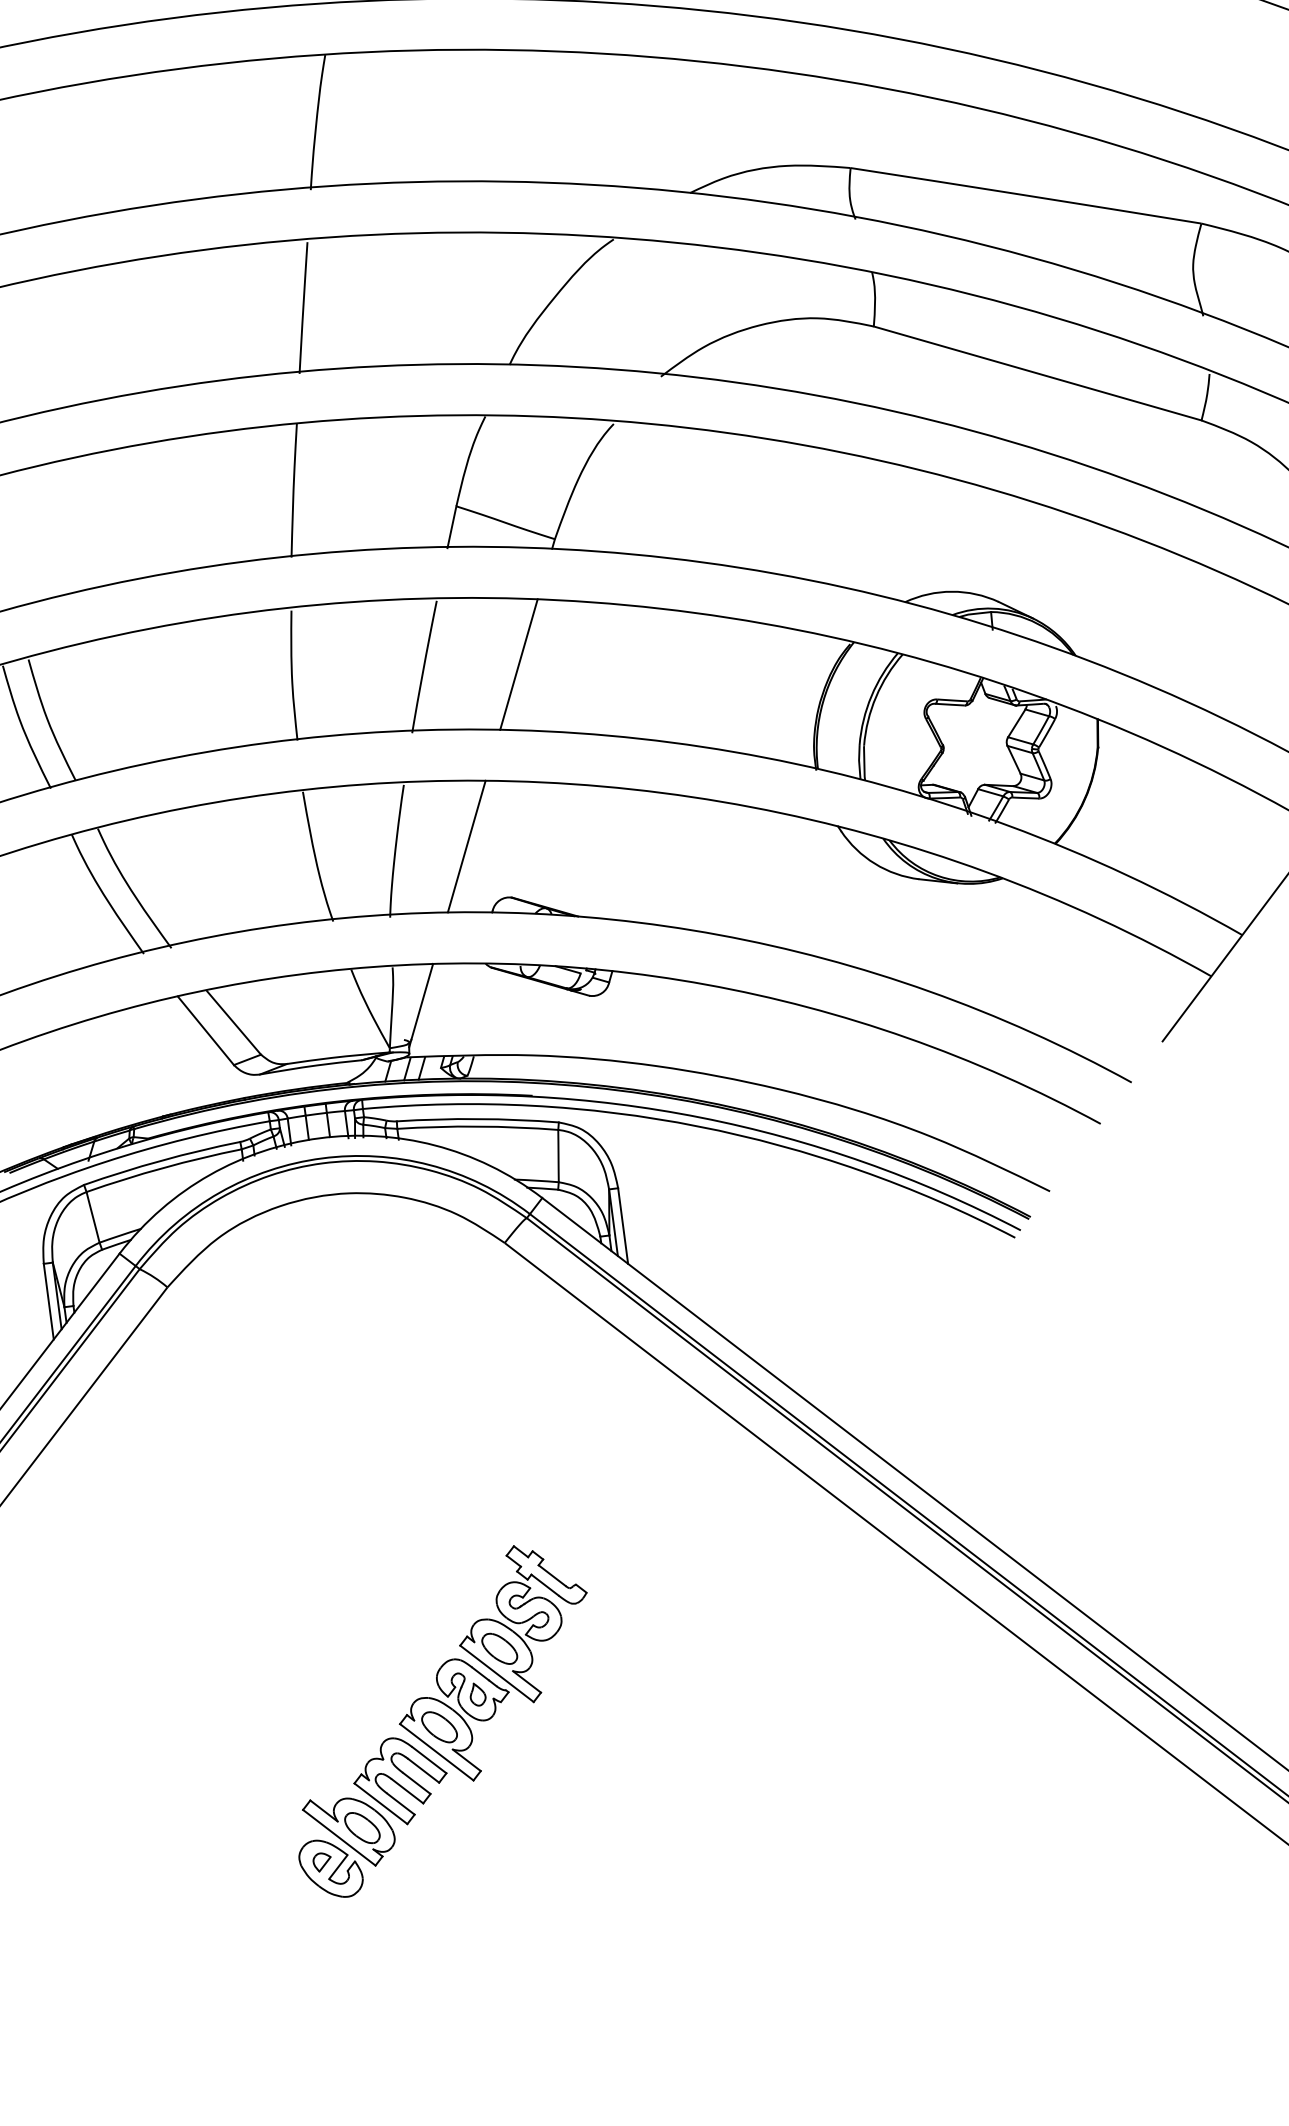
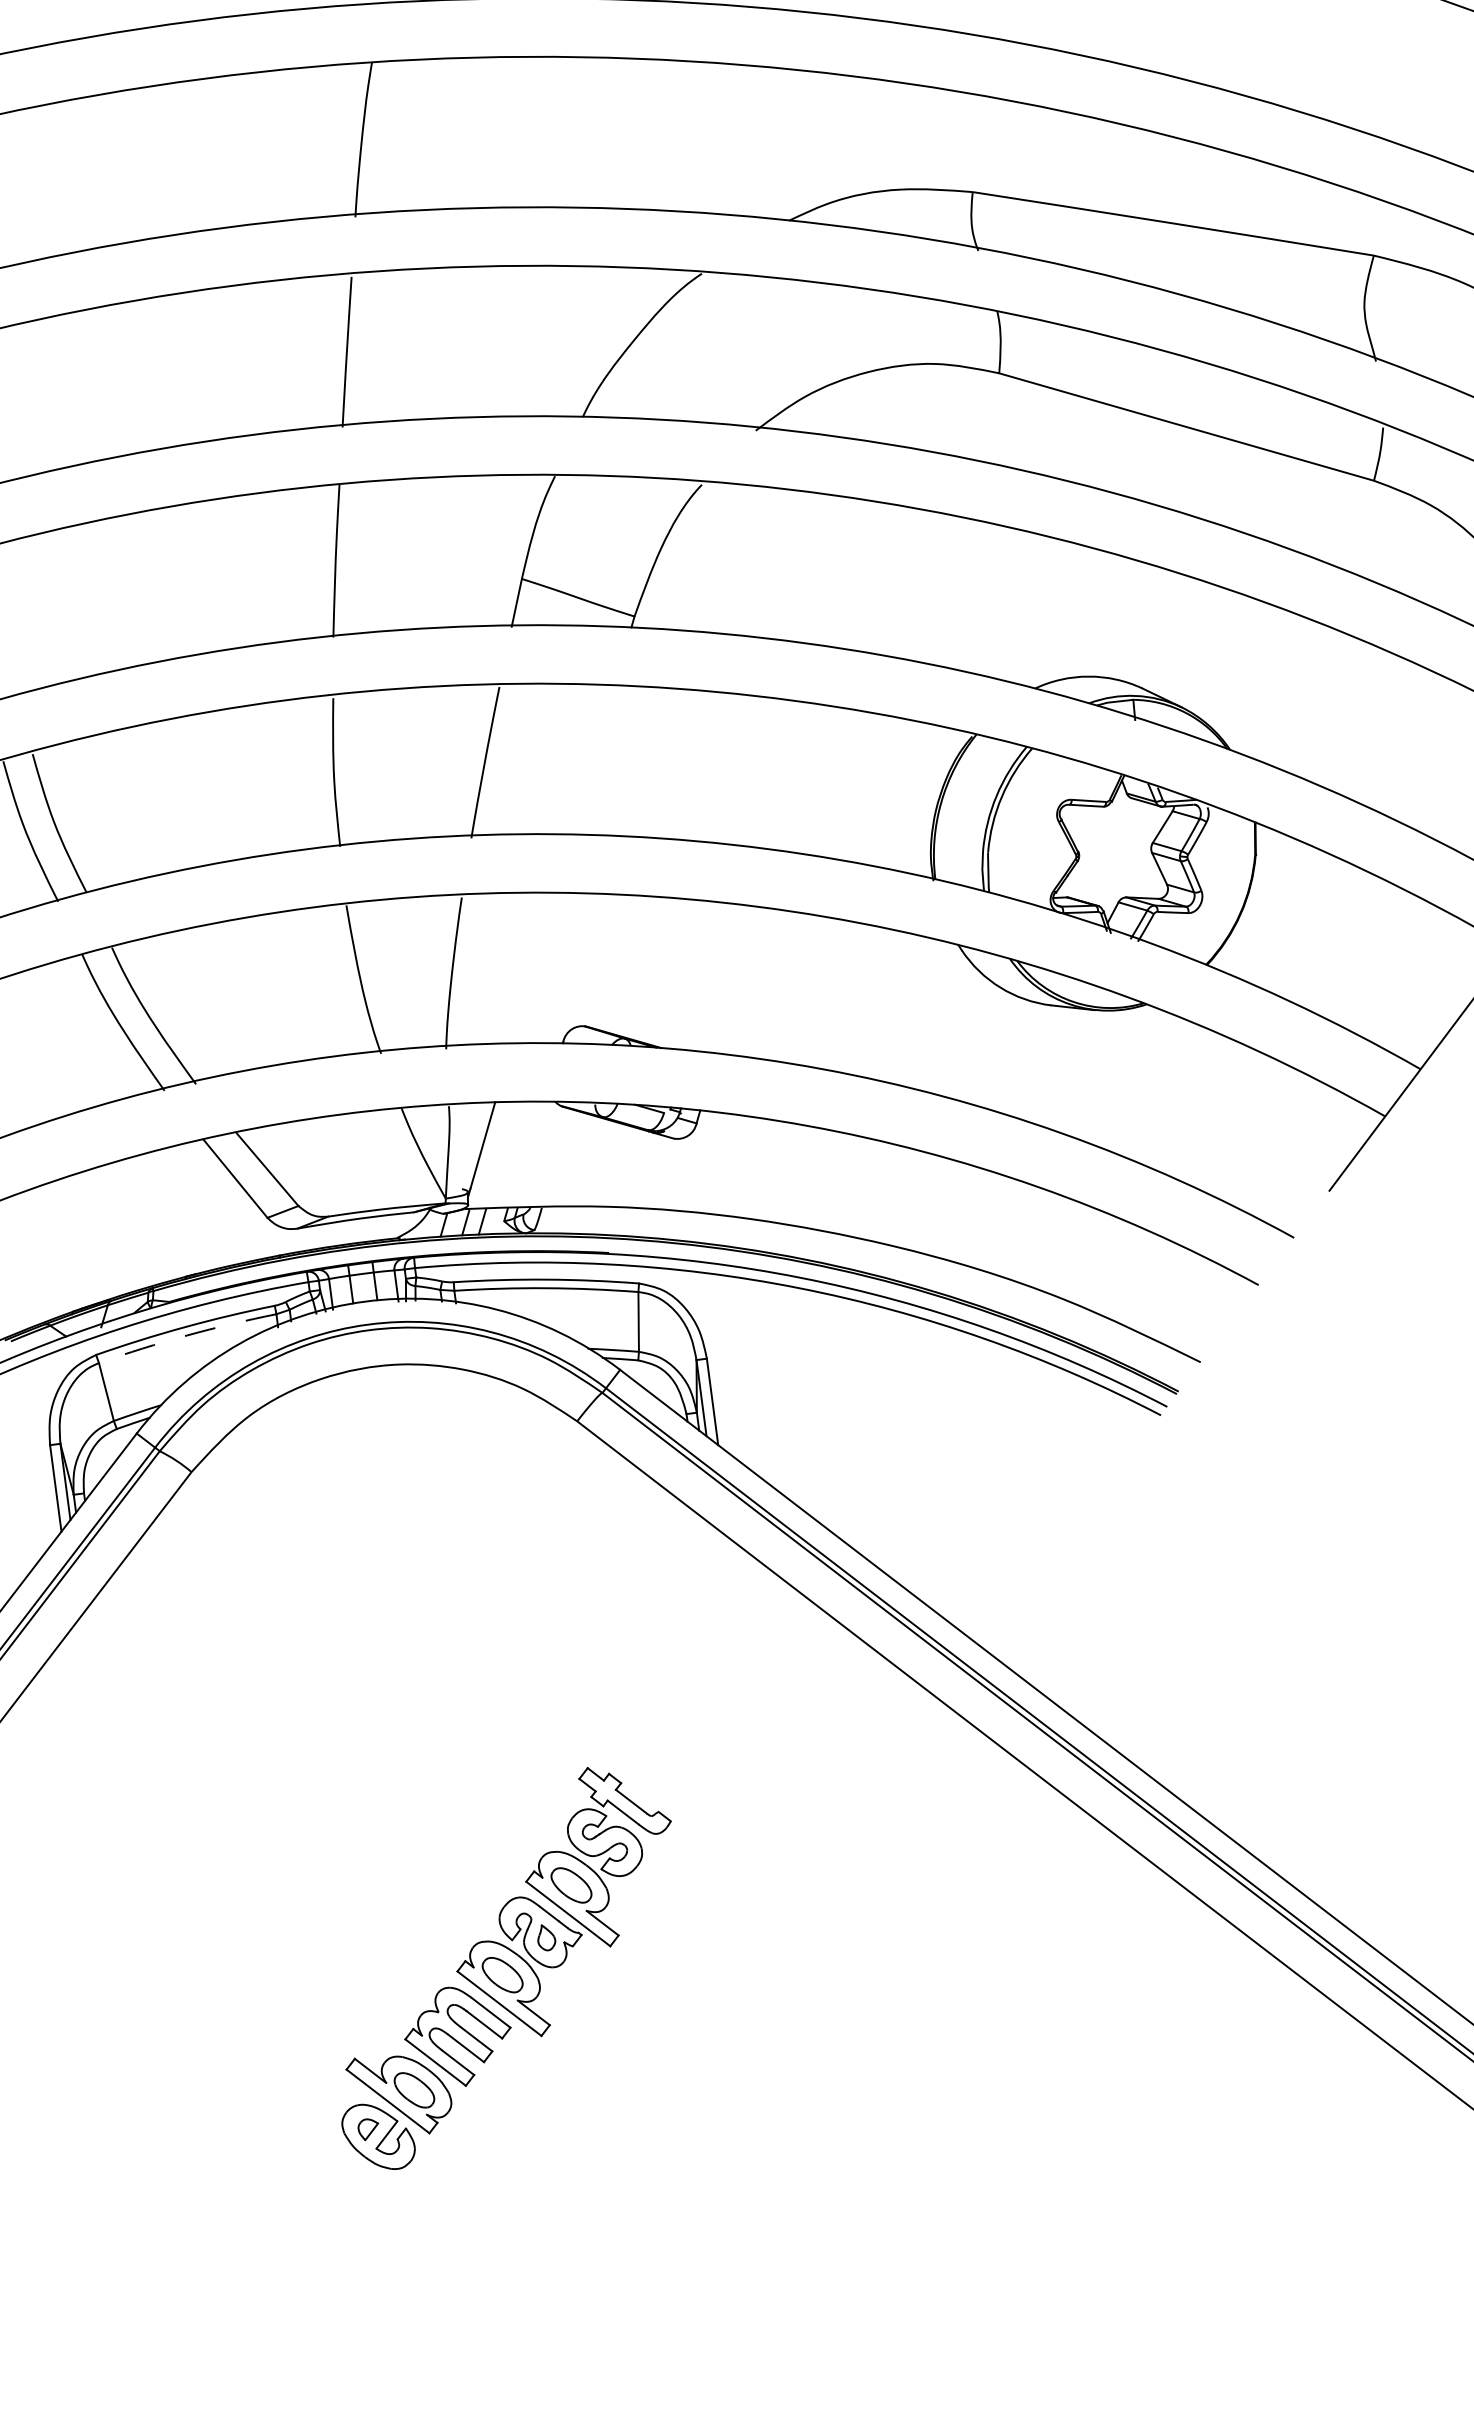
line: (519, 664) -> (593, 759), removed
line: (466, 846) -> (533, 967), removed
arc: (163, 1167) -> (186, 1335), solid -> dashed

